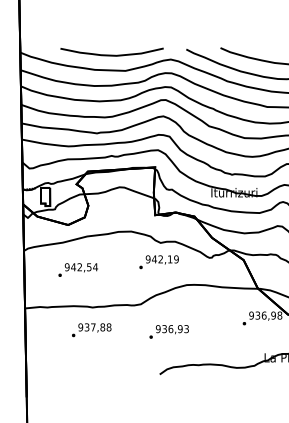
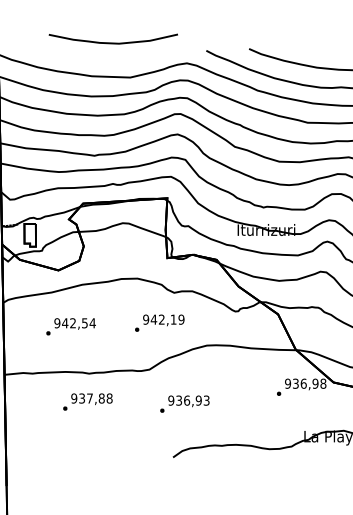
curve: (111, 54) -> (112, 42), moved
text: (158, 262) -> (158, 323), moved

